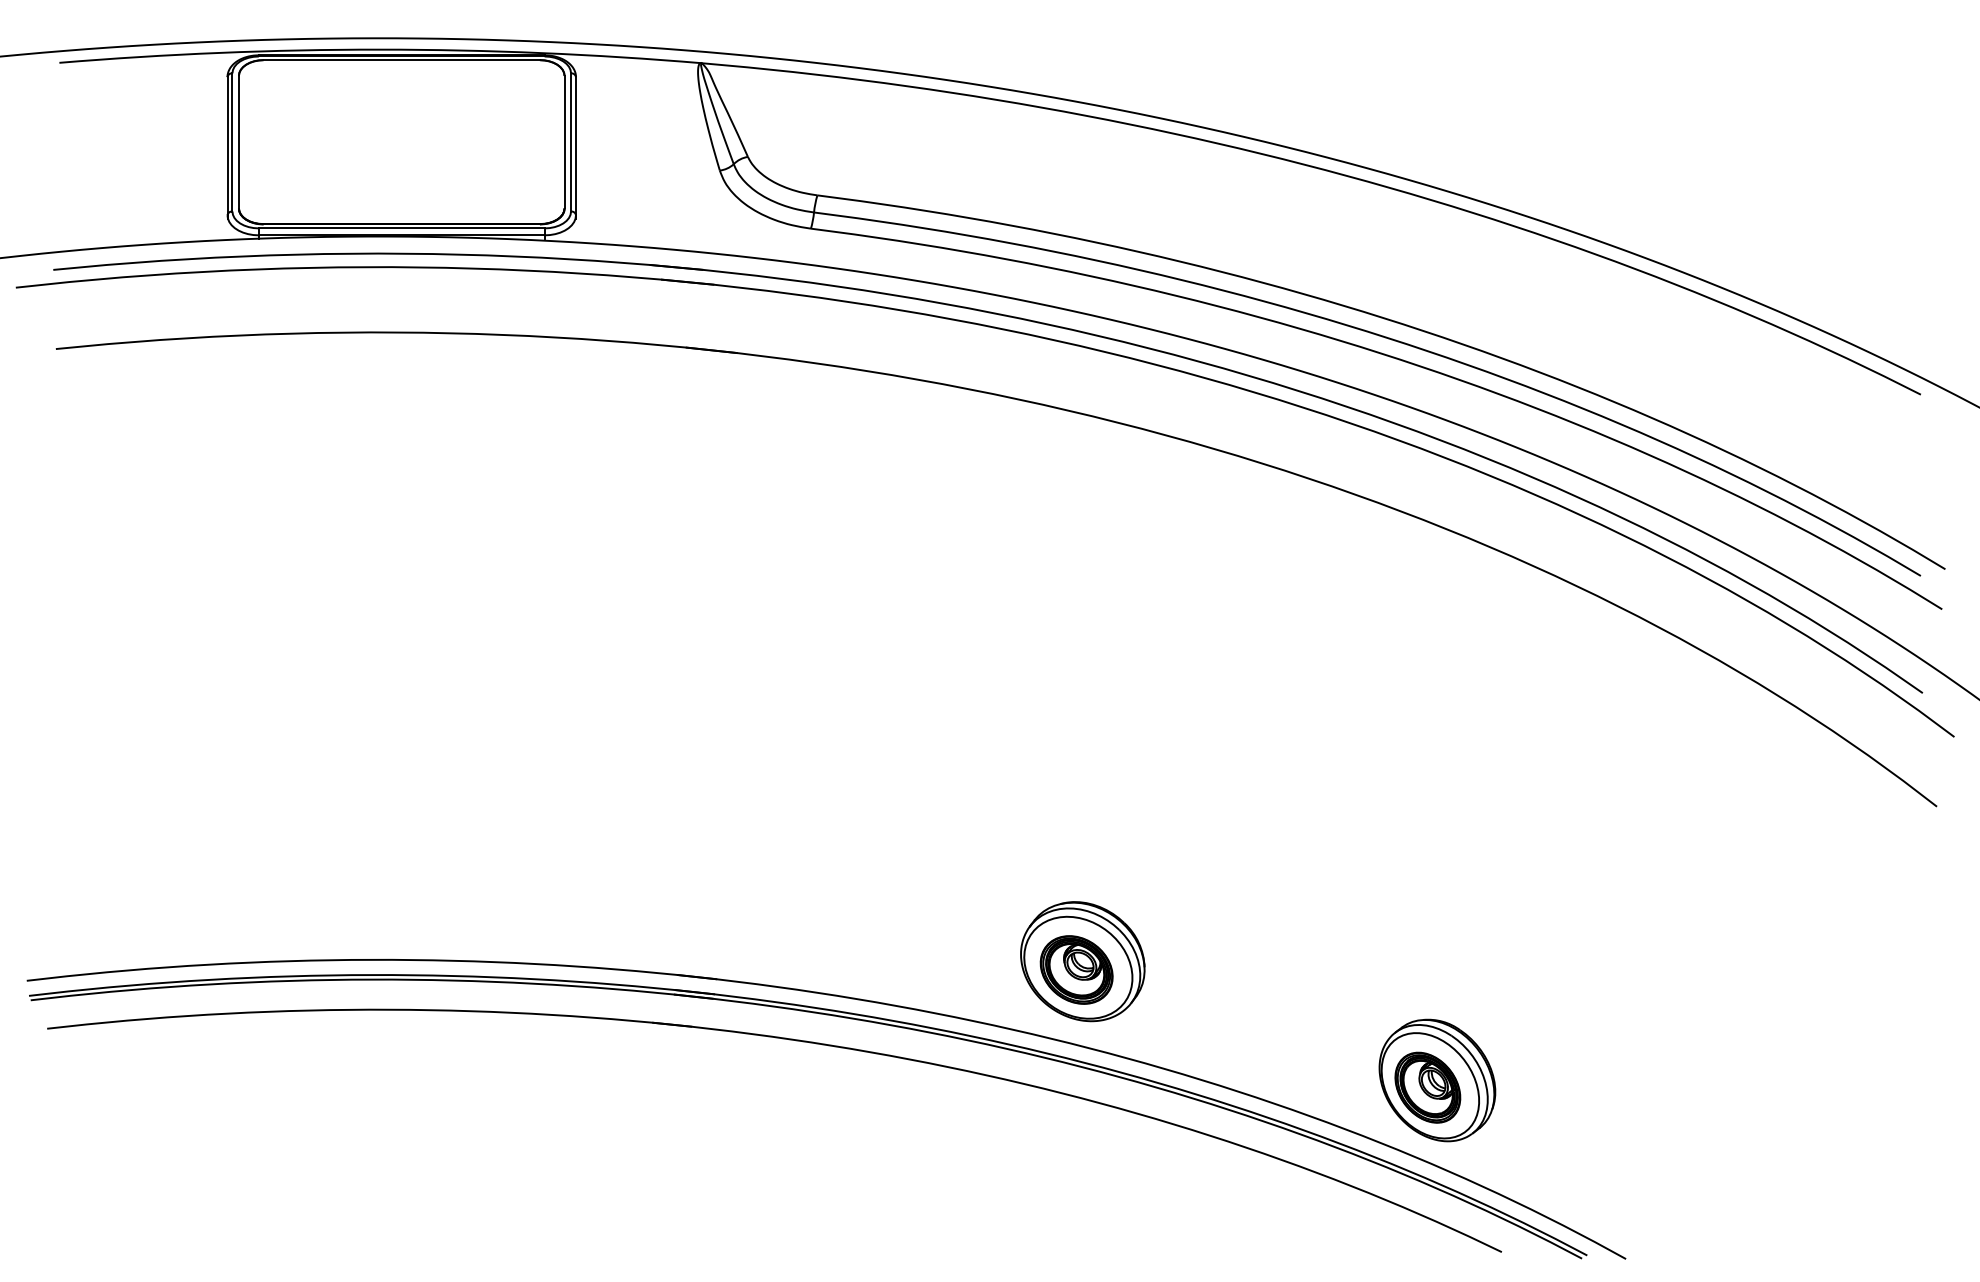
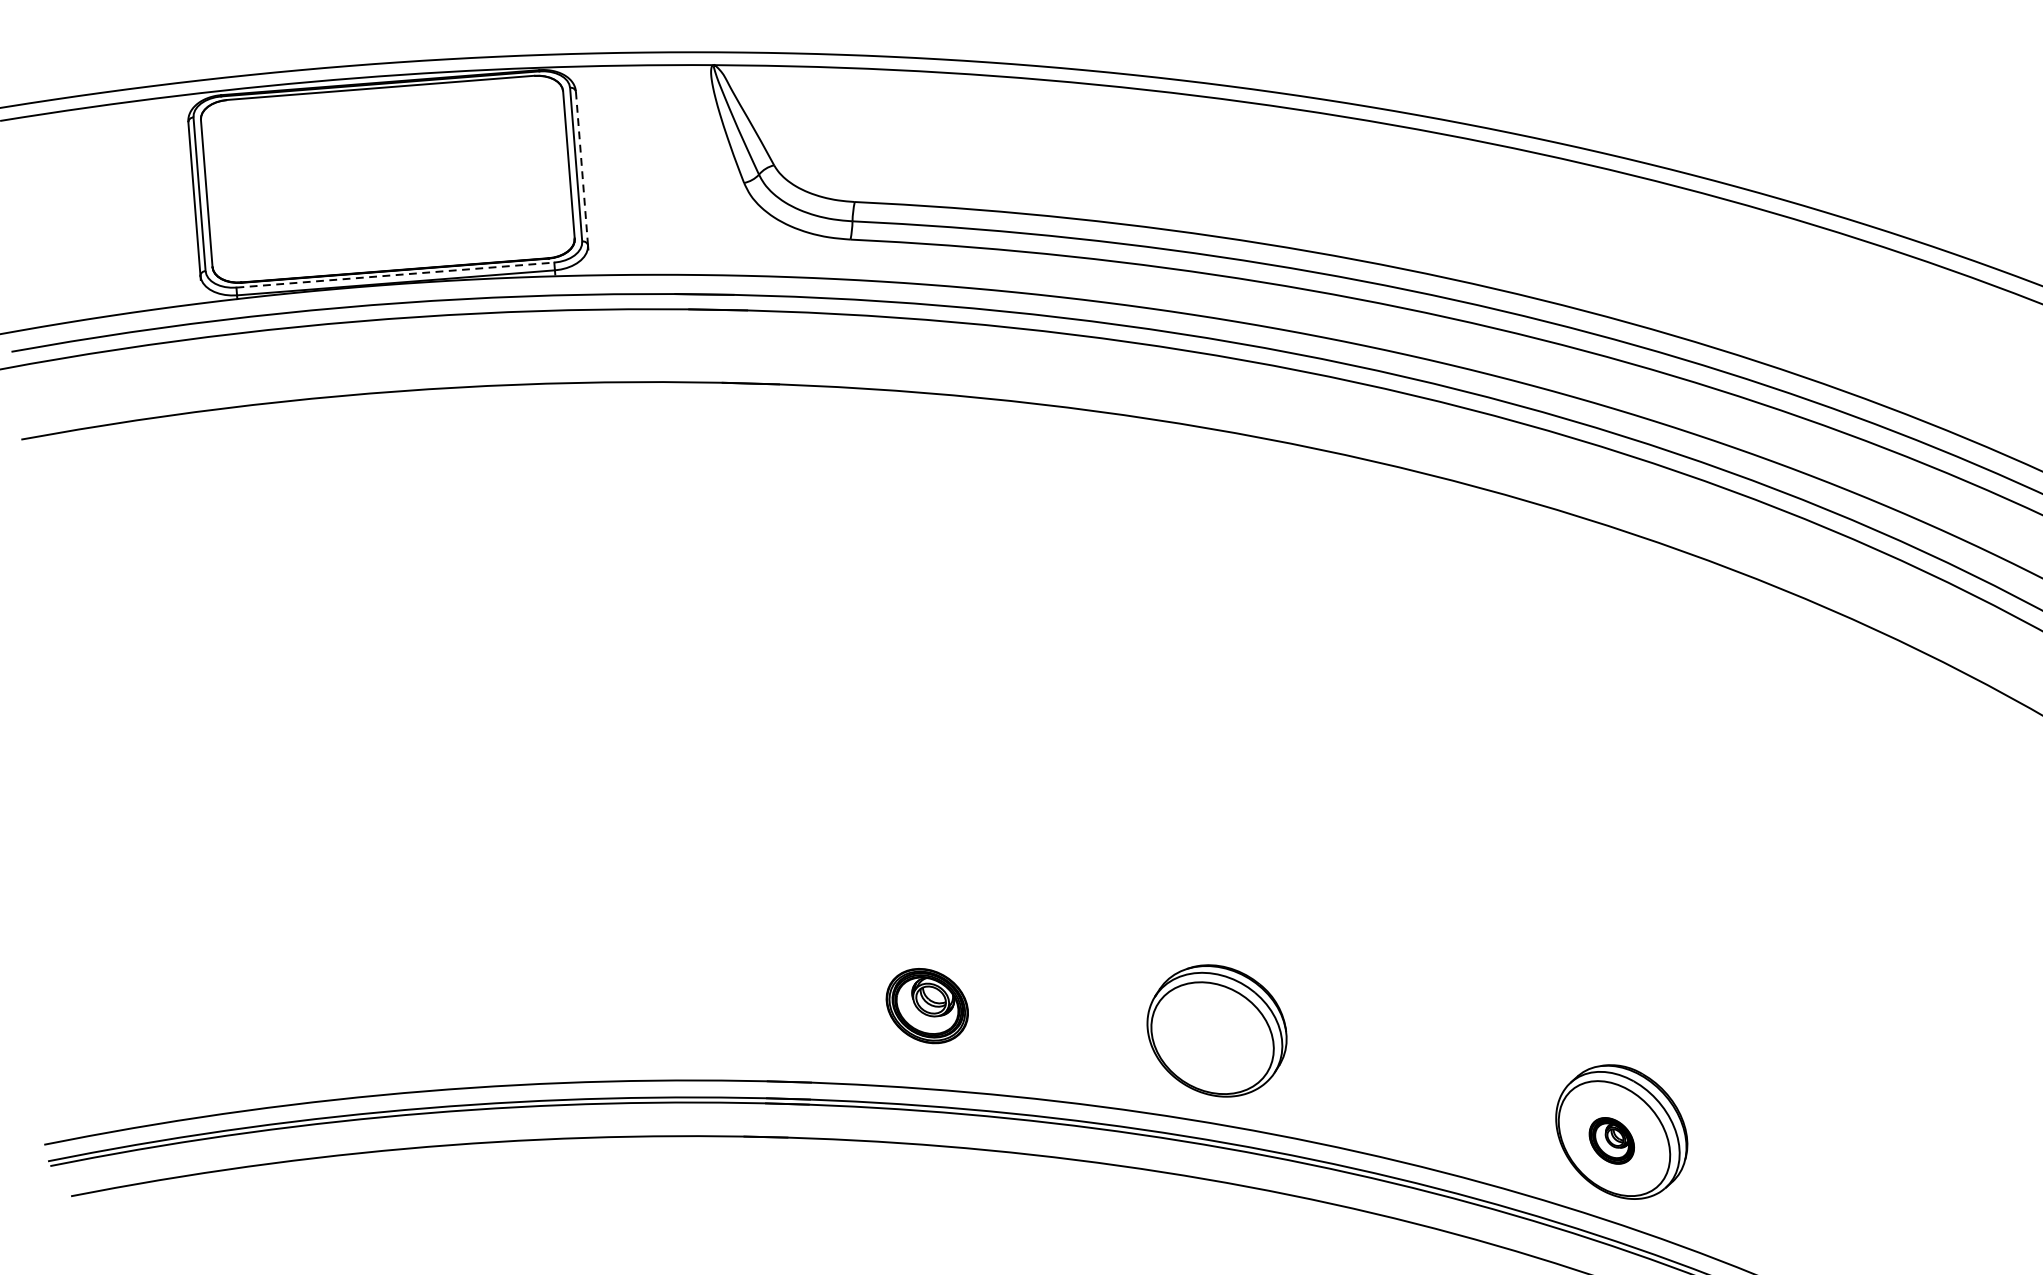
line: (576, 146) -> (582, 168), solid -> dashed
line: (401, 228) -> (395, 275), solid -> dashed
part: (1076, 969) -> (927, 1005), moved
part: (1427, 1087) -> (1611, 1140), size x0.6

